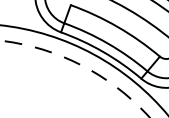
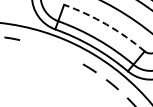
arc: (117, 26) -> (106, 24), solid -> dashed
line: (42, 50) -> (38, 45), removed
line: (71, 61) -> (64, 55), removed

